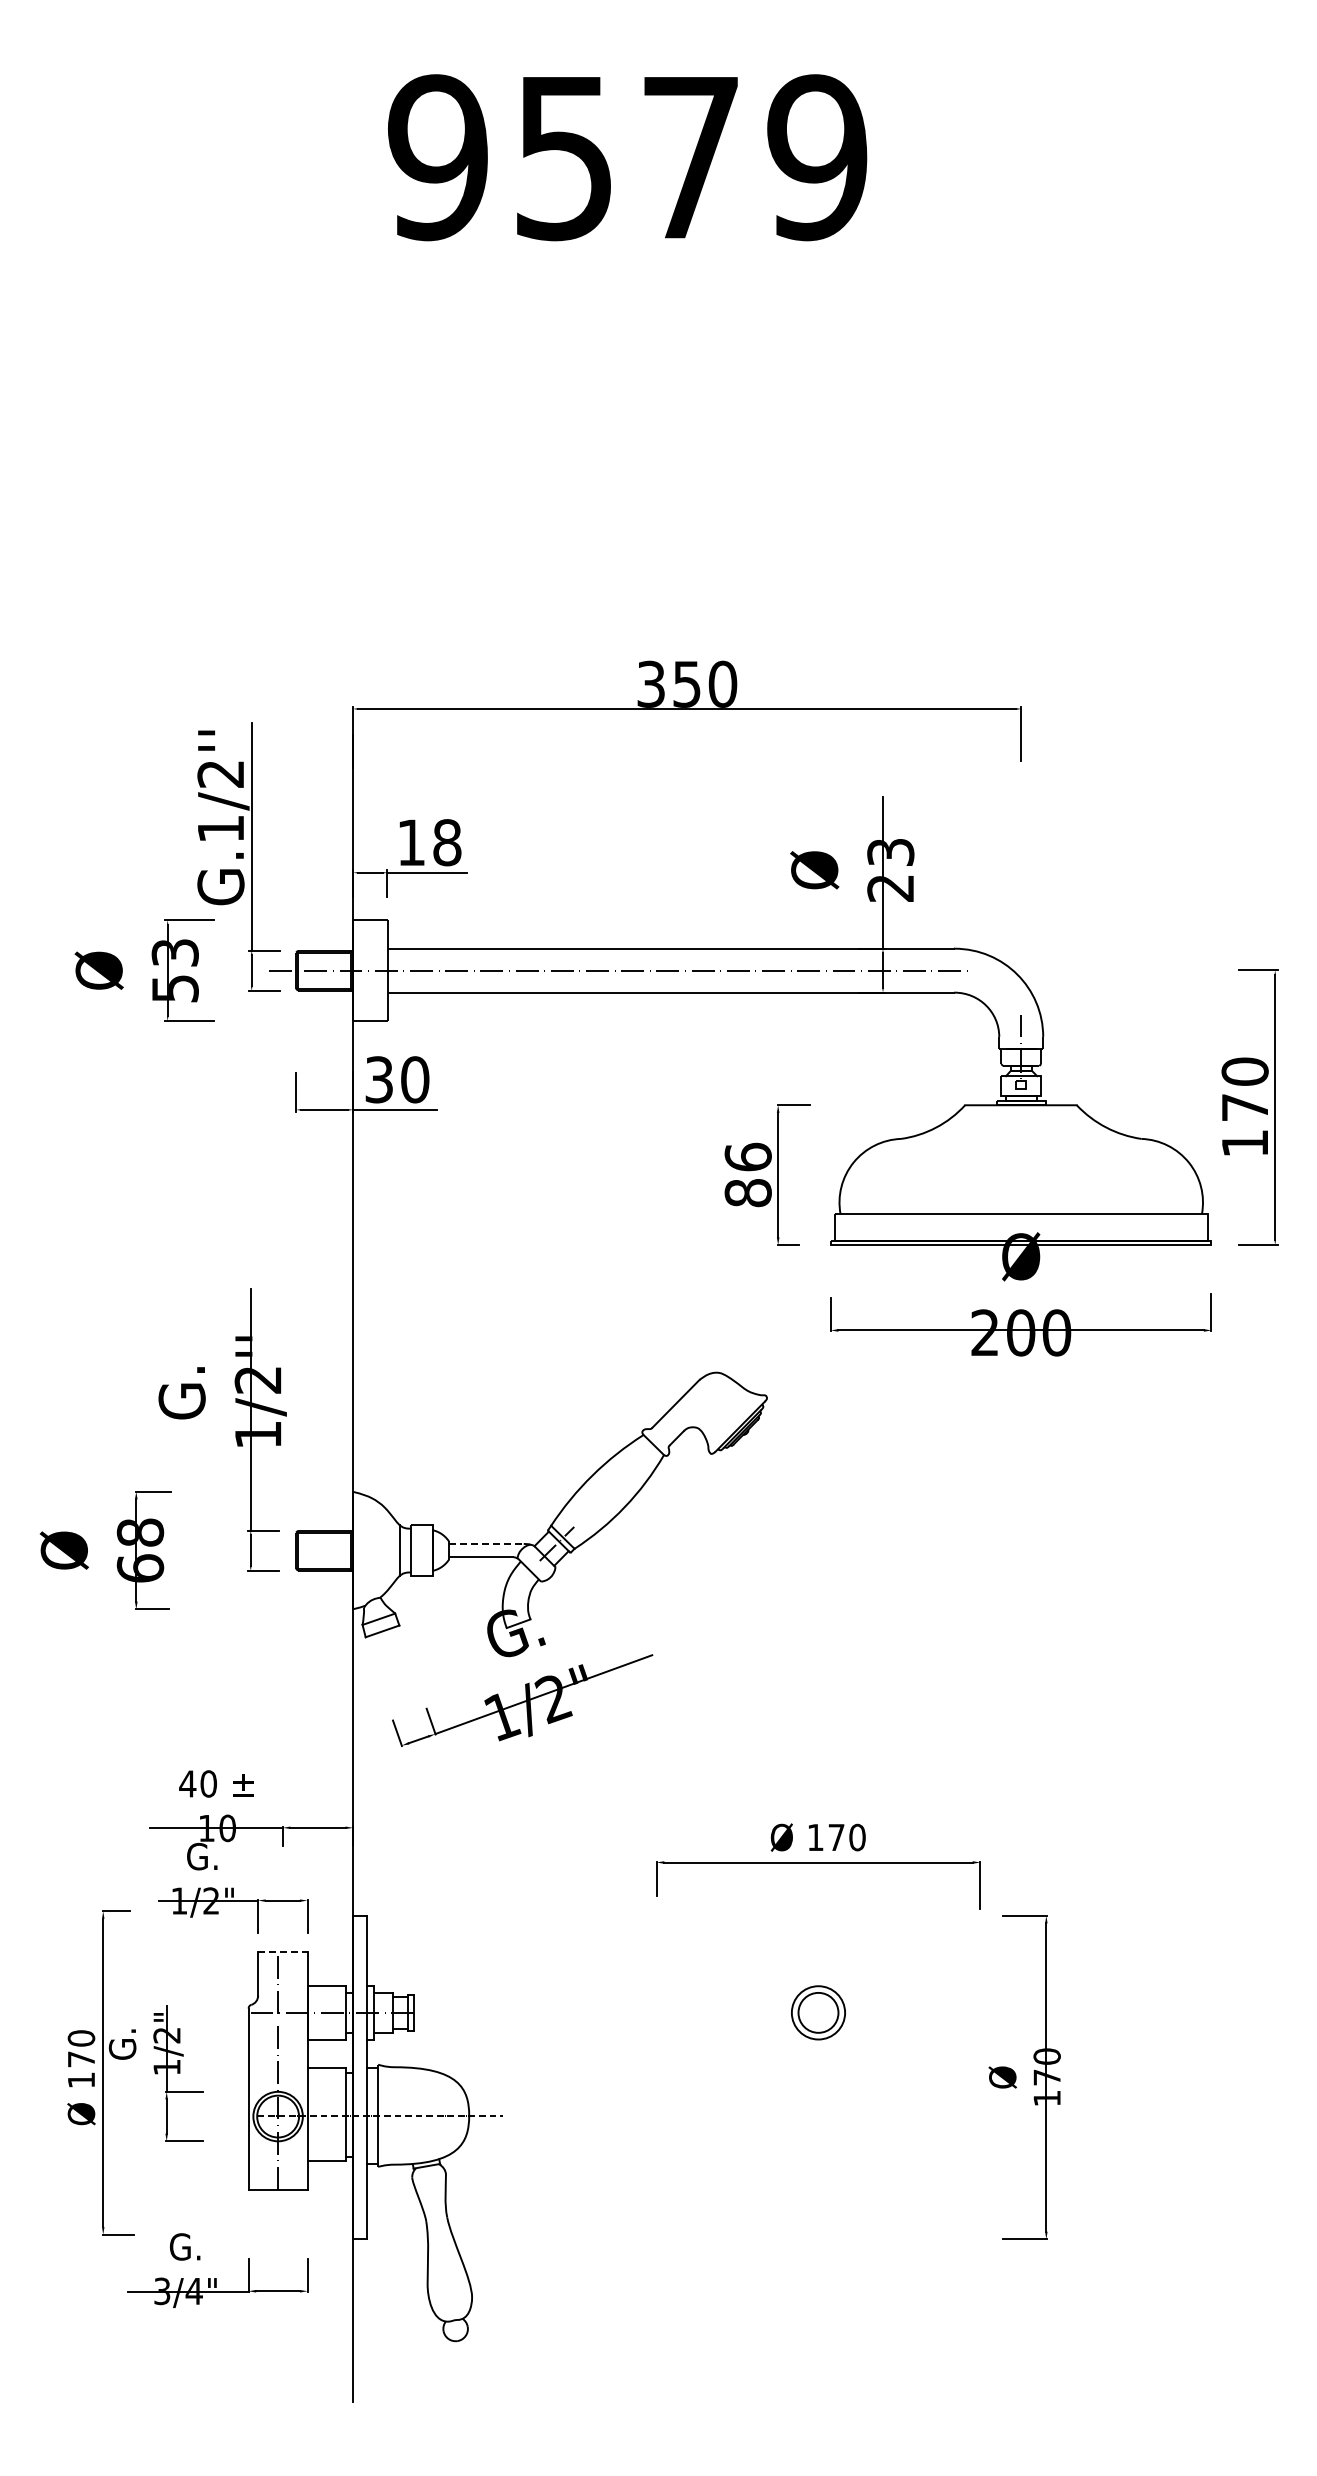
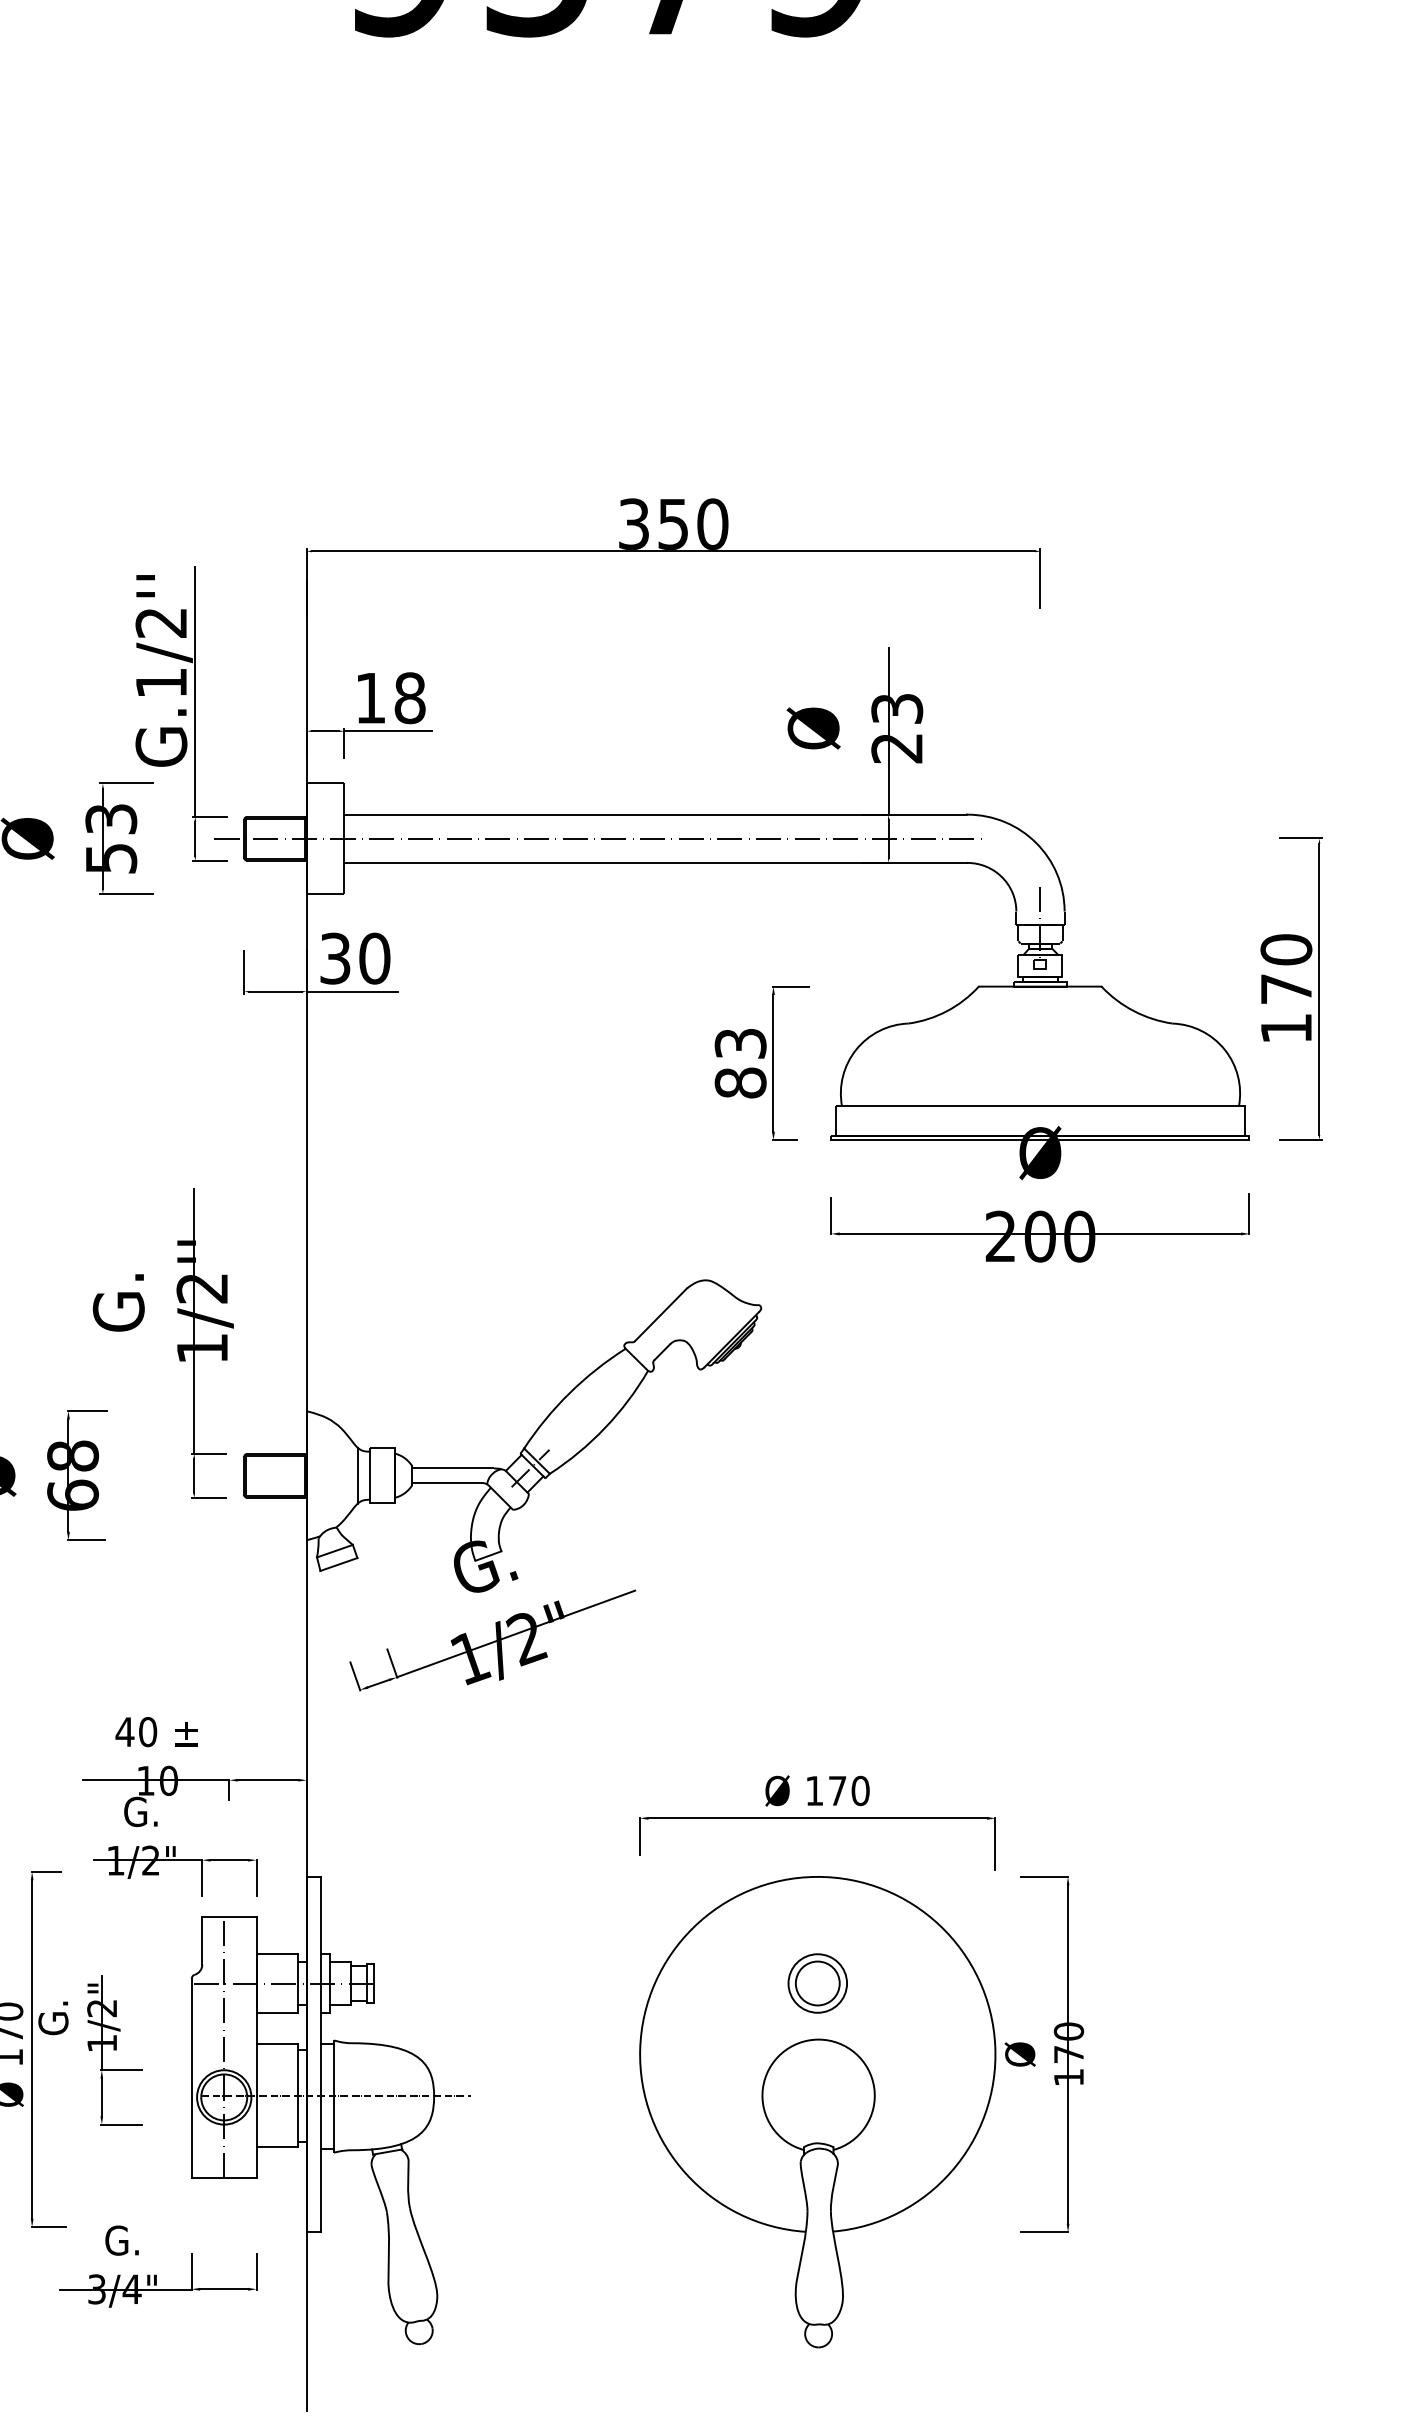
text: (747, 1156) -> (739, 1042), 86 -> 83
line: (487, 1543) -> (454, 1467), dashed -> solid
line: (282, 1951) -> (229, 1916), dashed -> solid
part: (818, 2129) -> (817, 2111), added

